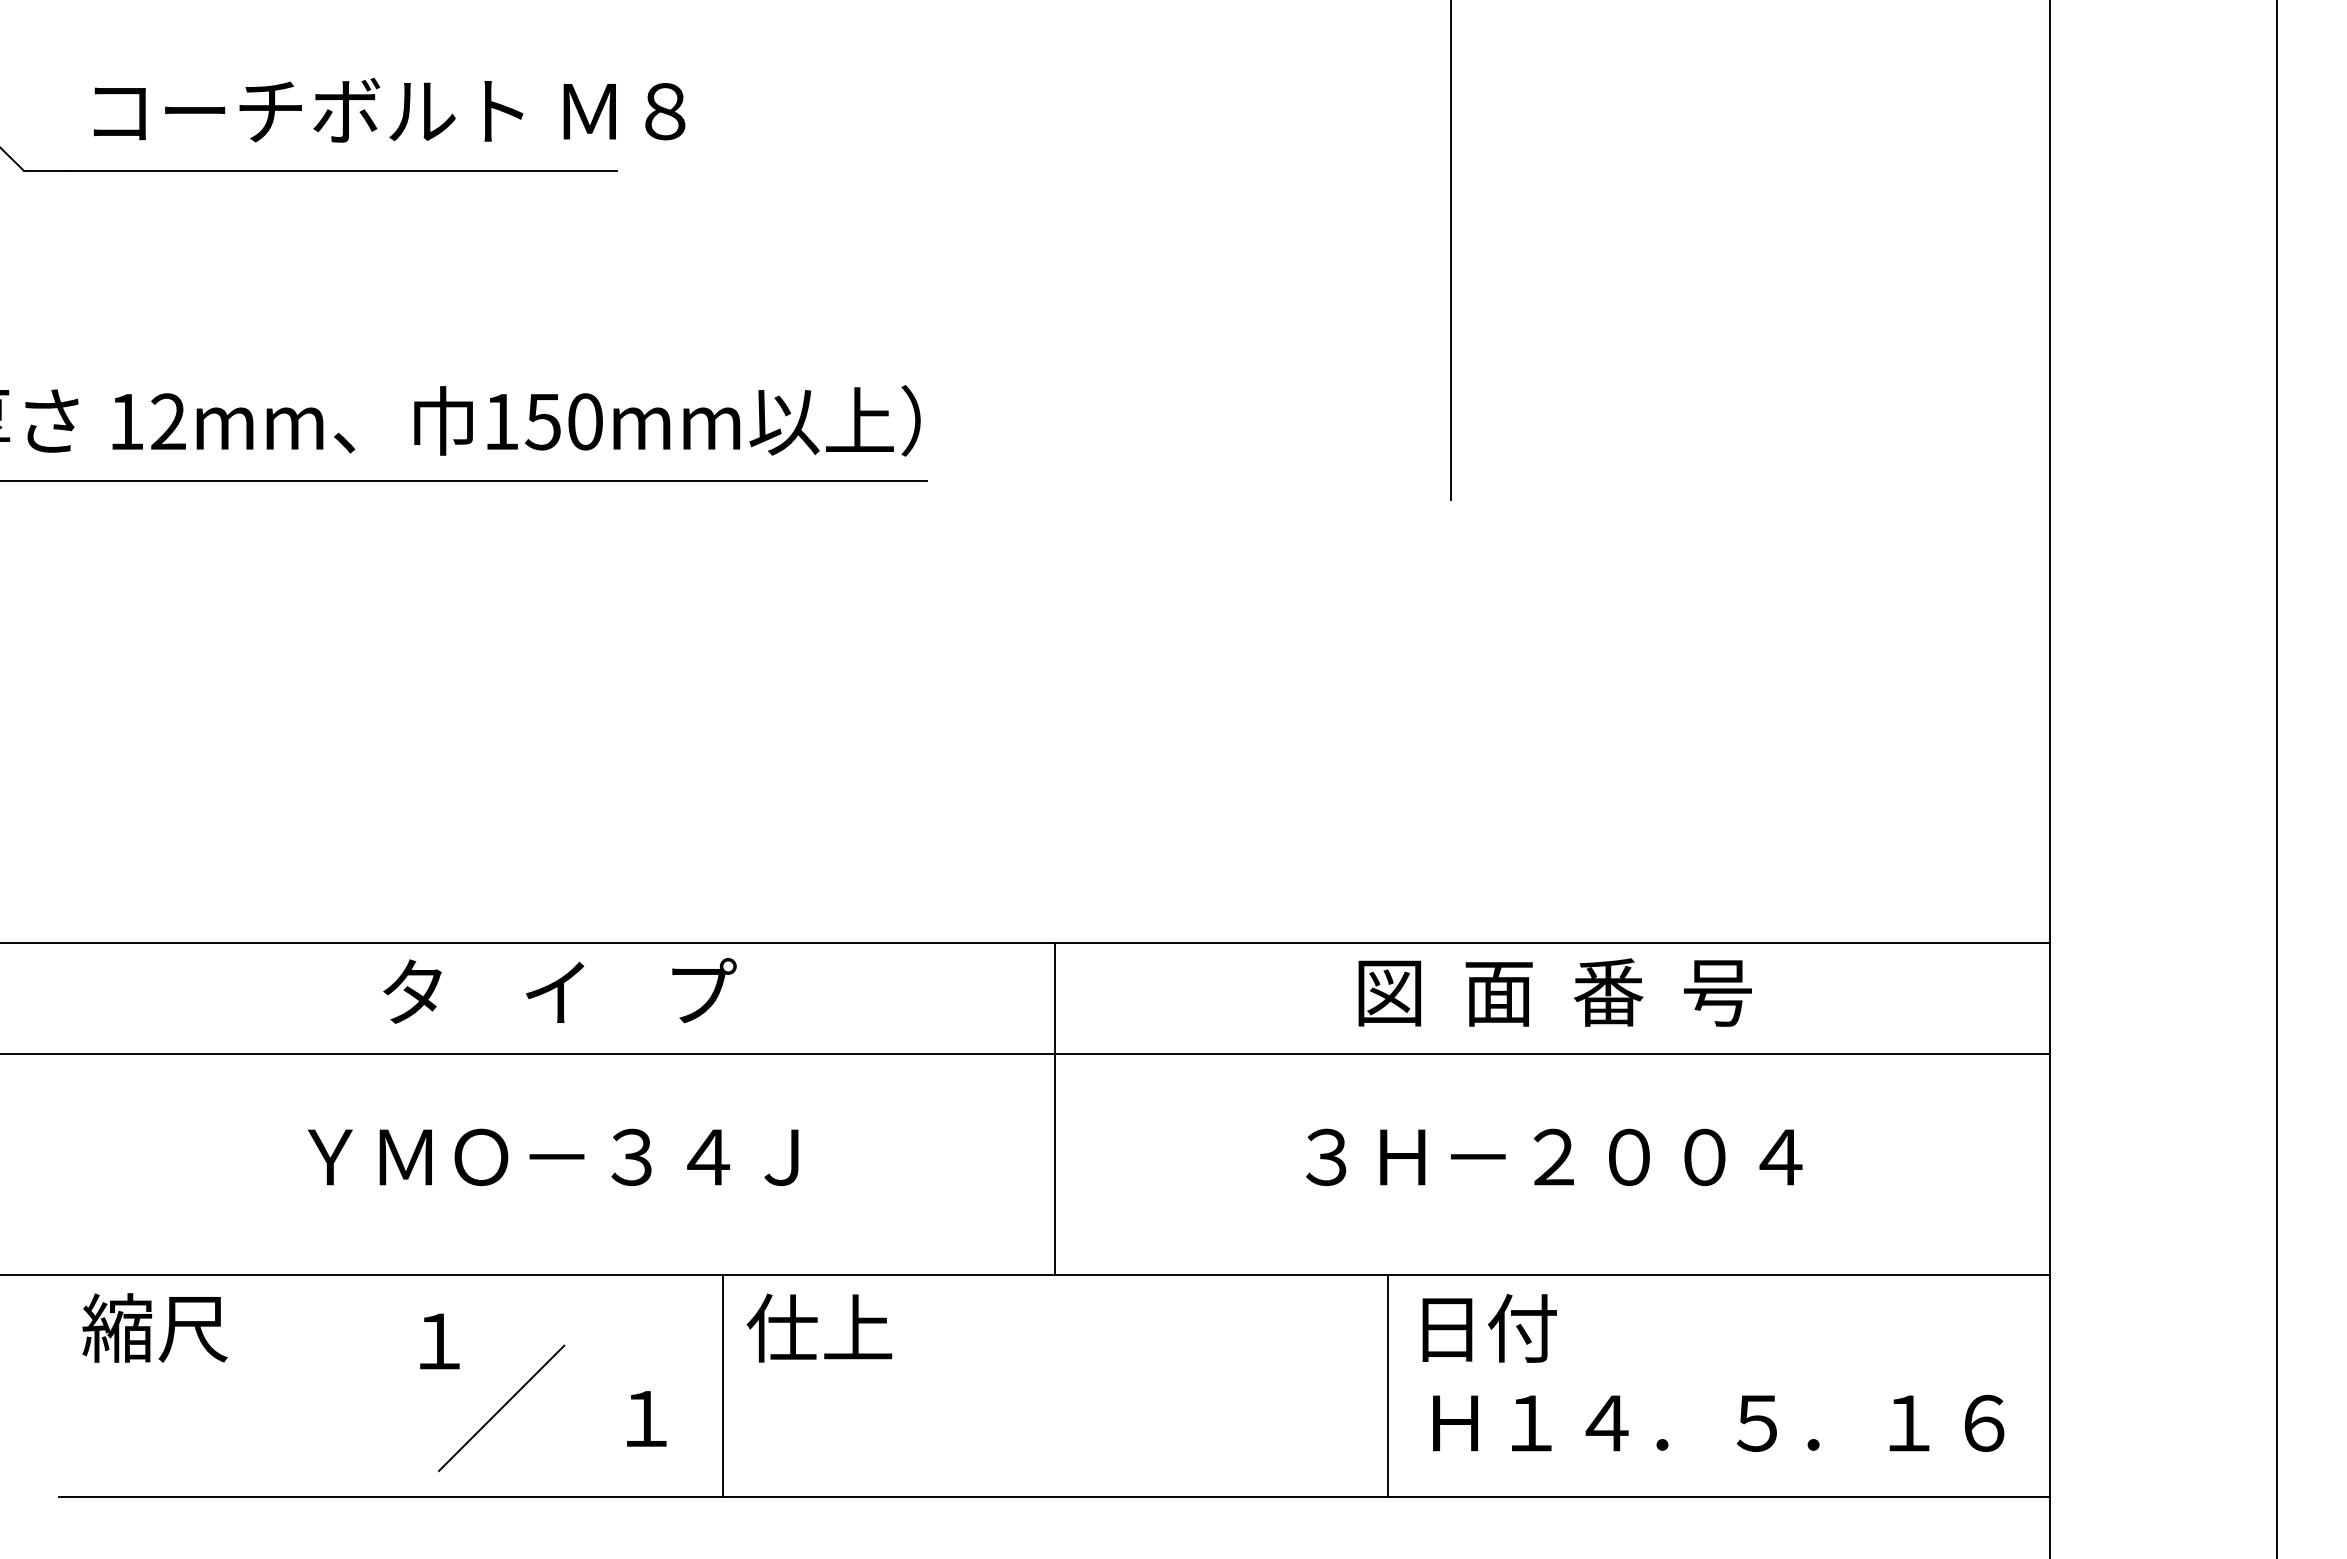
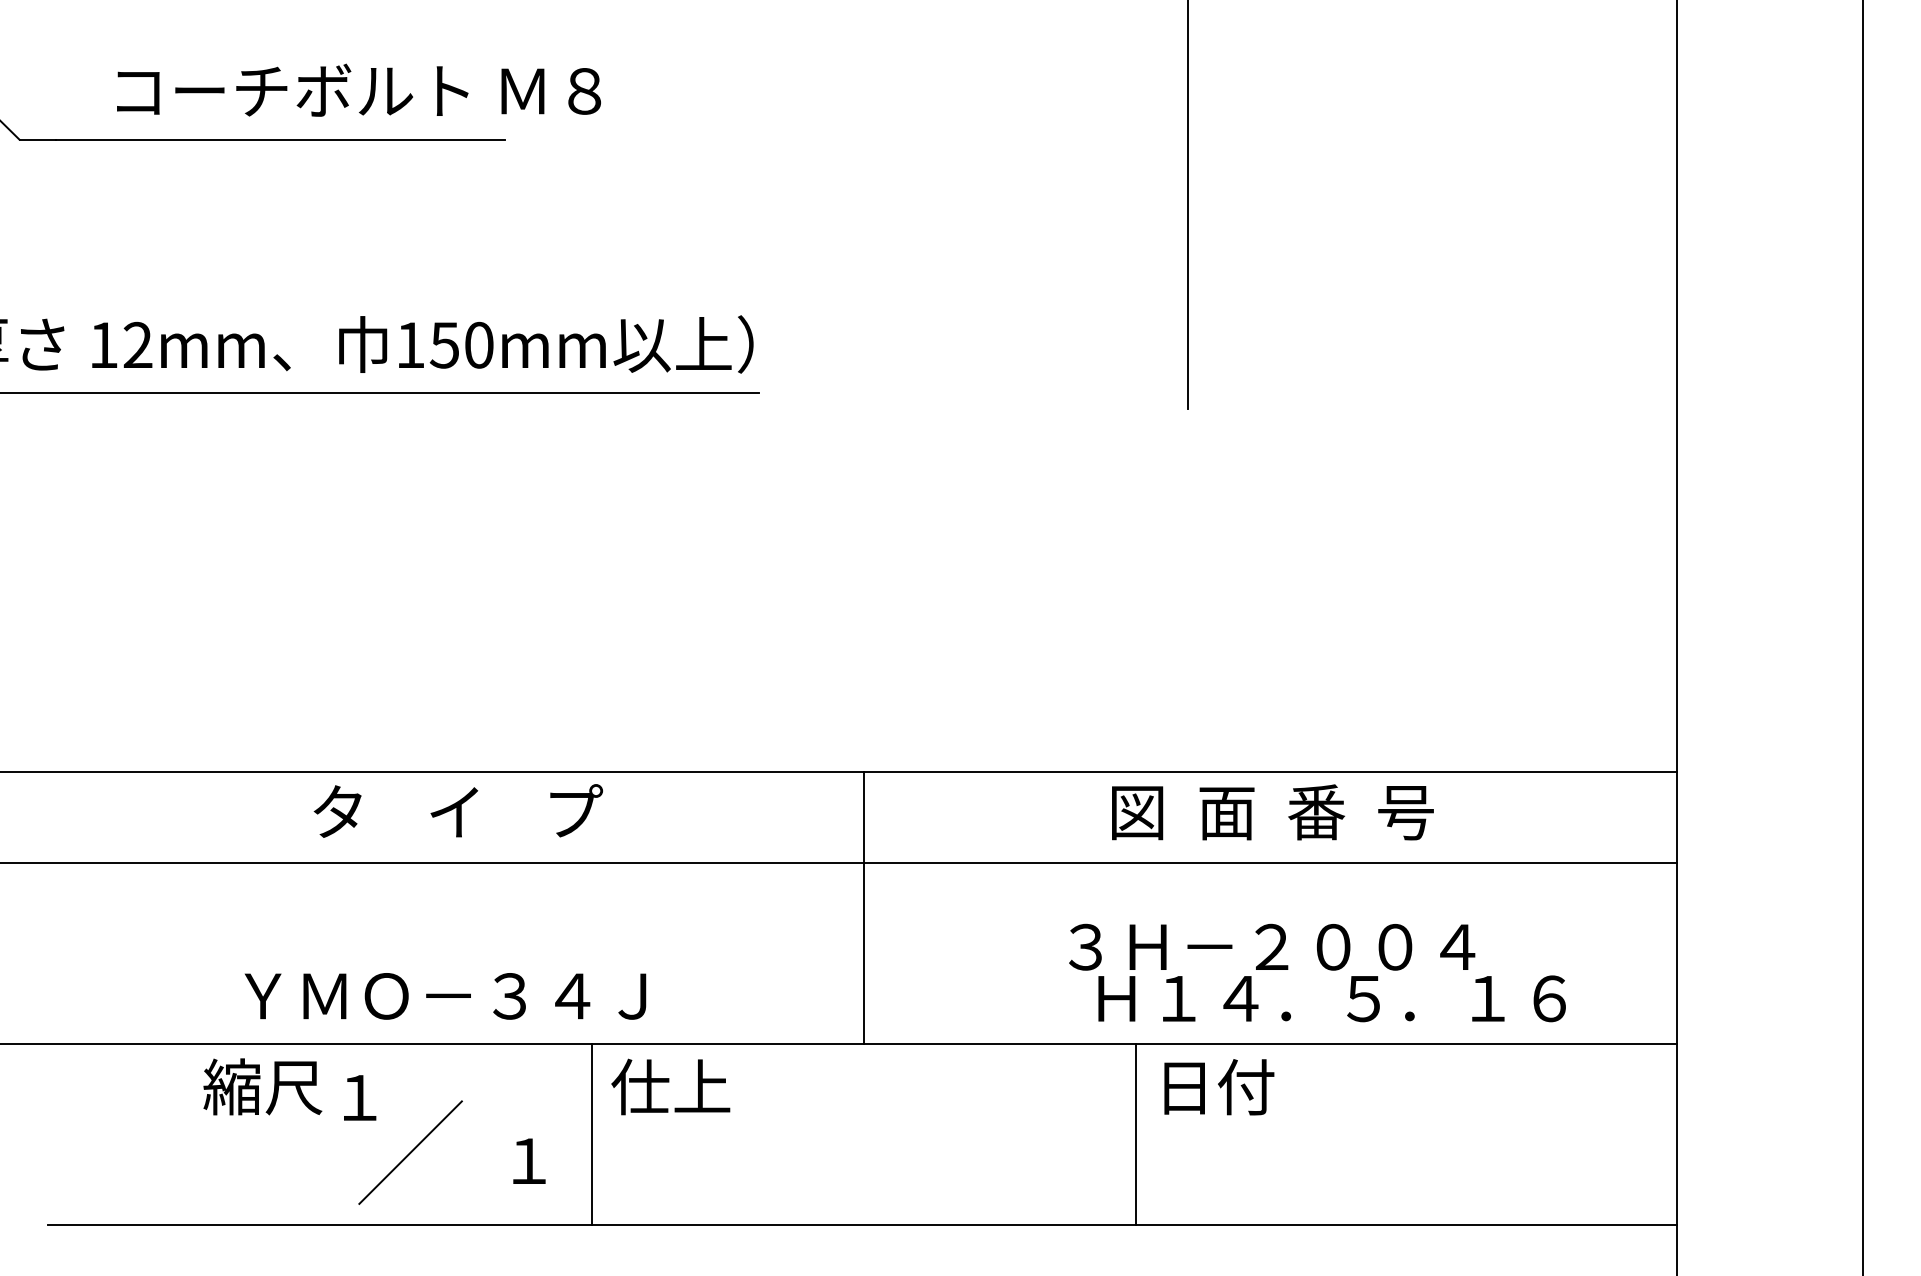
text: (389, 109) -> (358, 89), moved
text: (553, 1156) -> (445, 995), moved
text: (154, 1327) -> (262, 1086), moved
text: (1718, 1422) -> (1332, 998), moved

